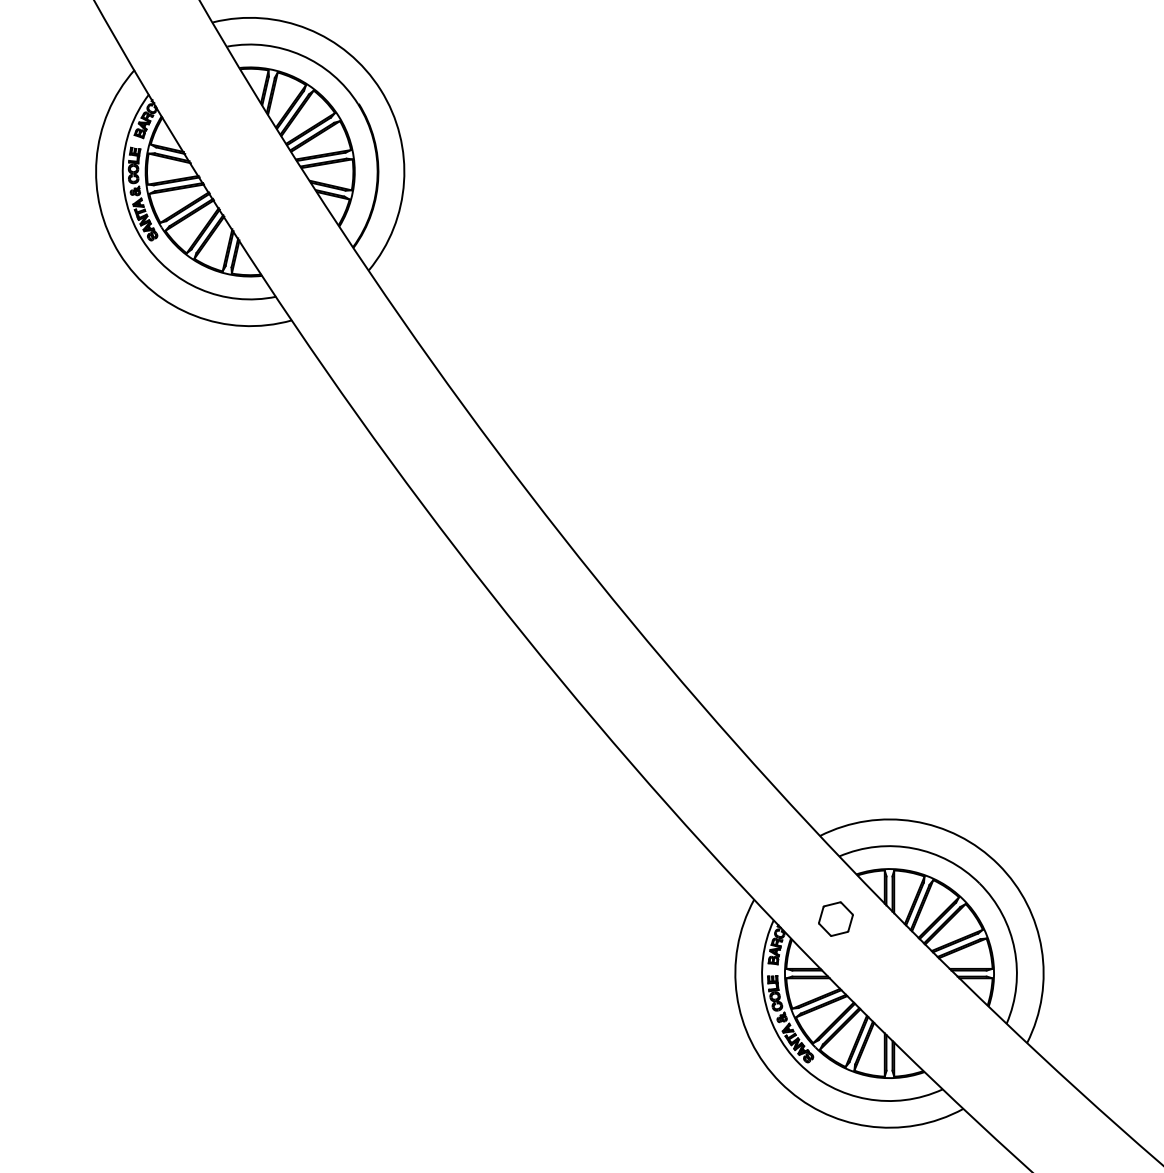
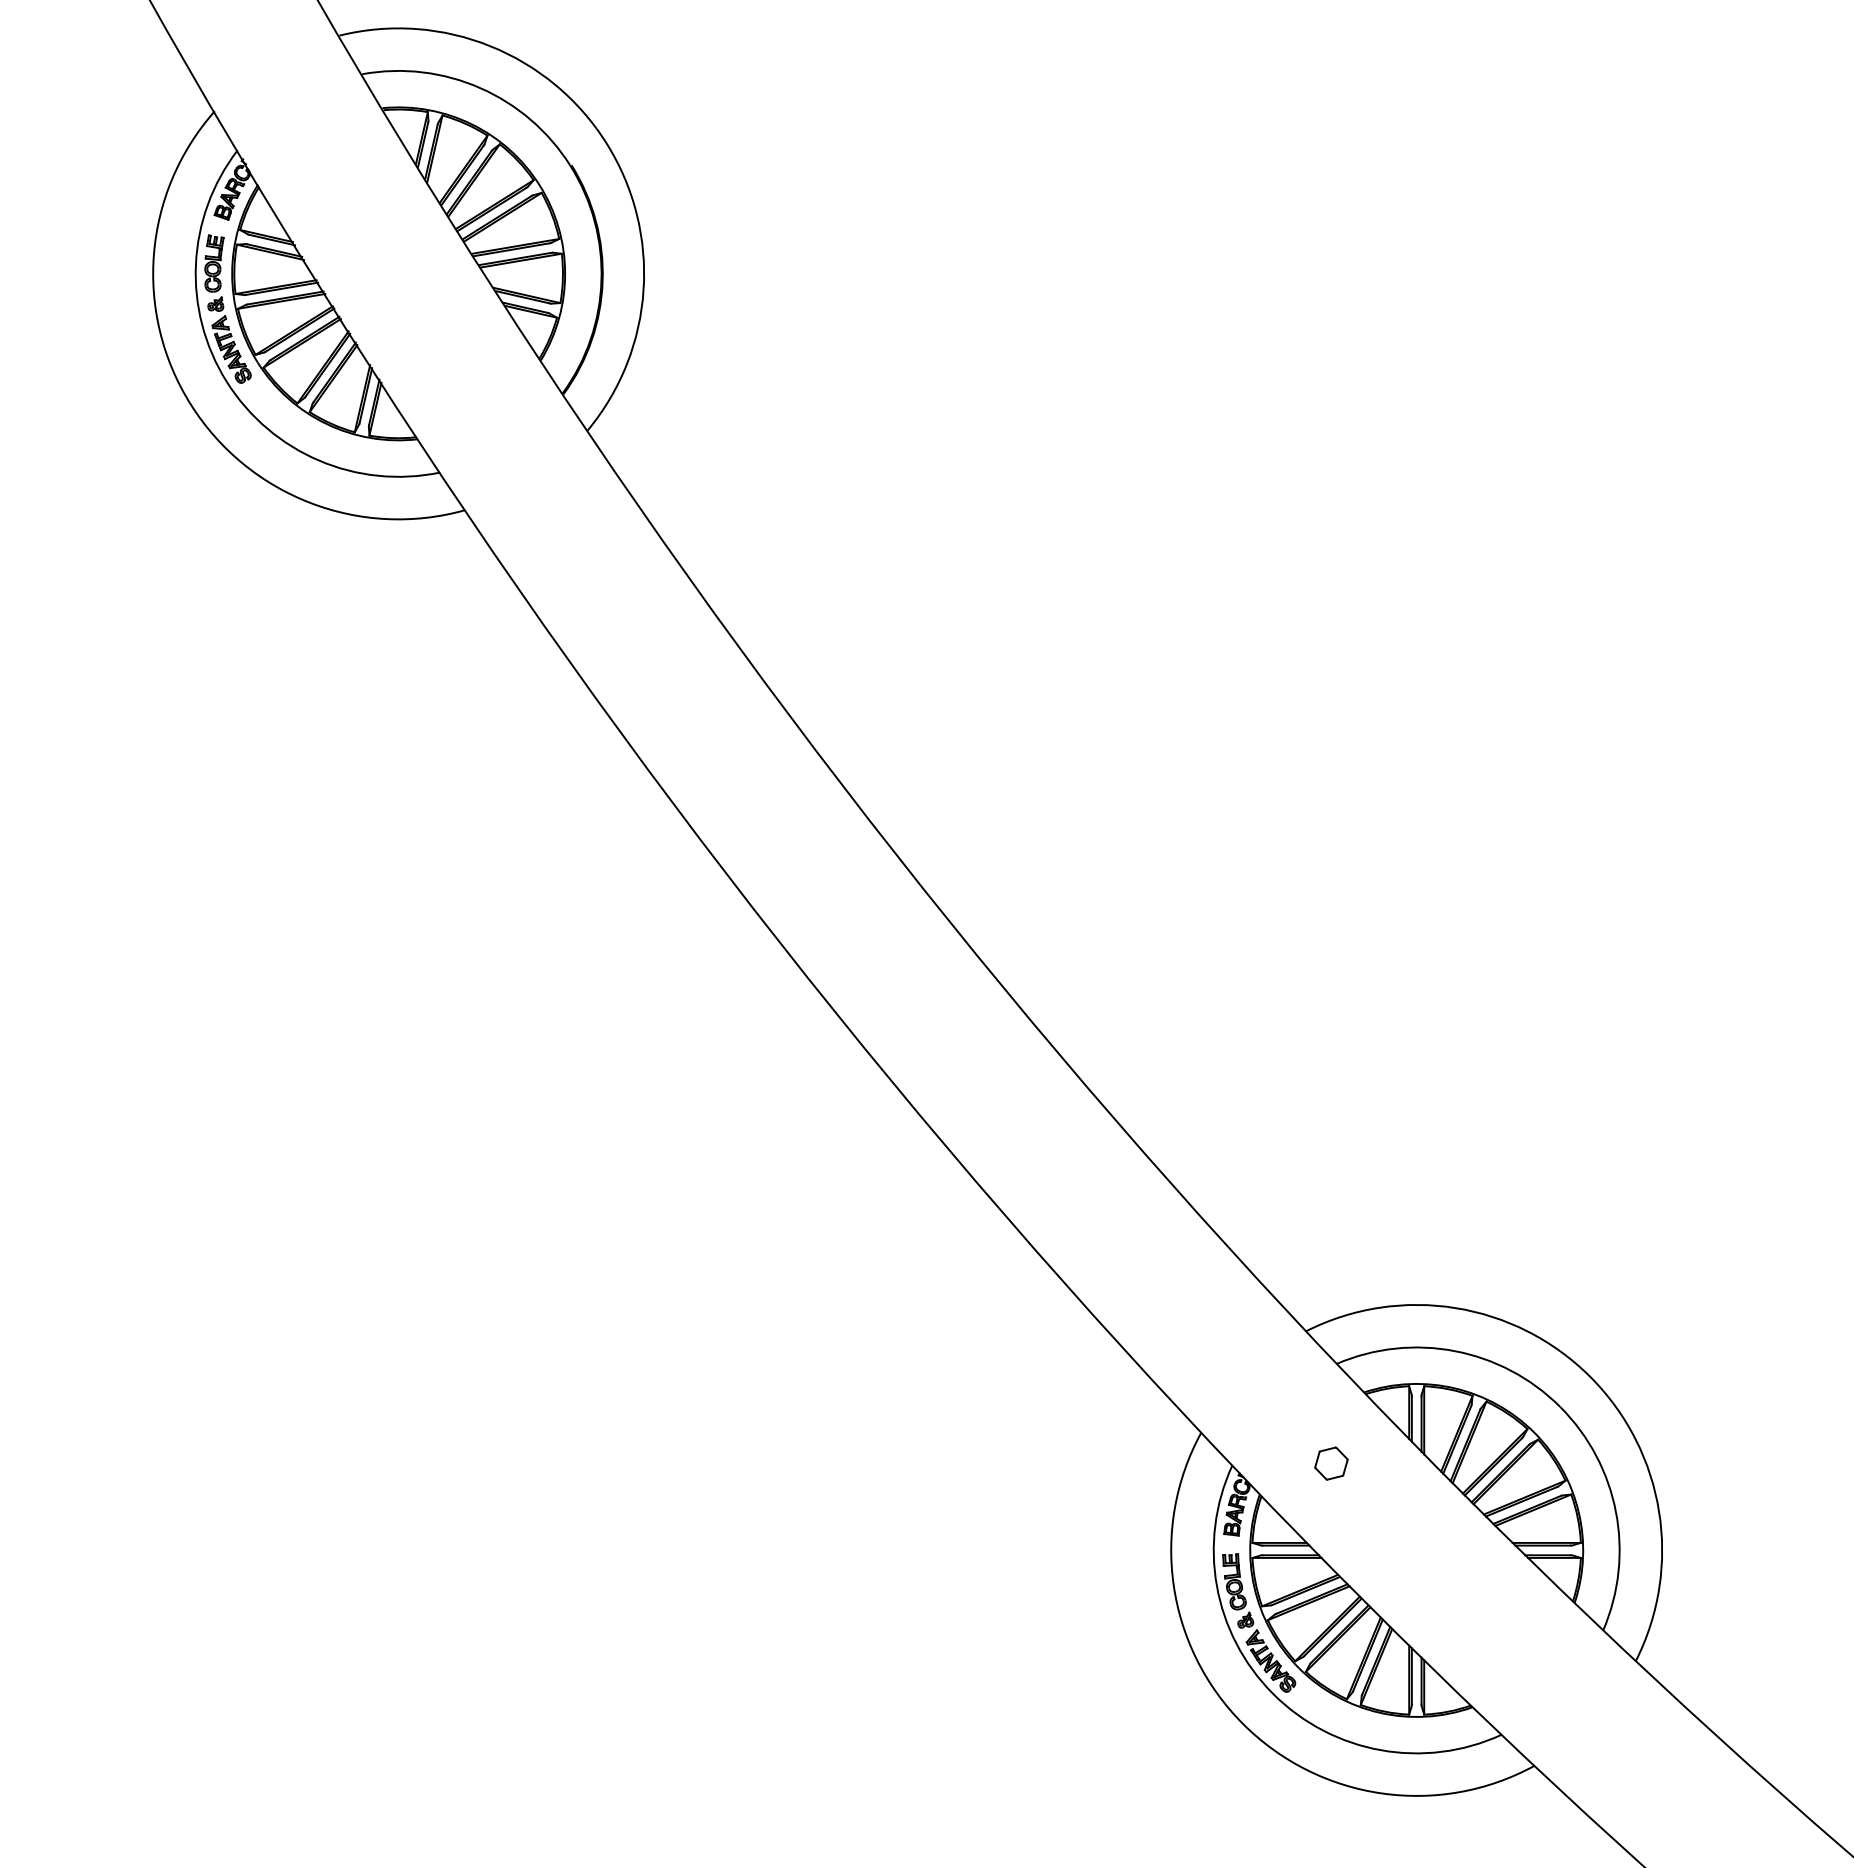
part: (835, 918) -> (1330, 1462), size x0.6

